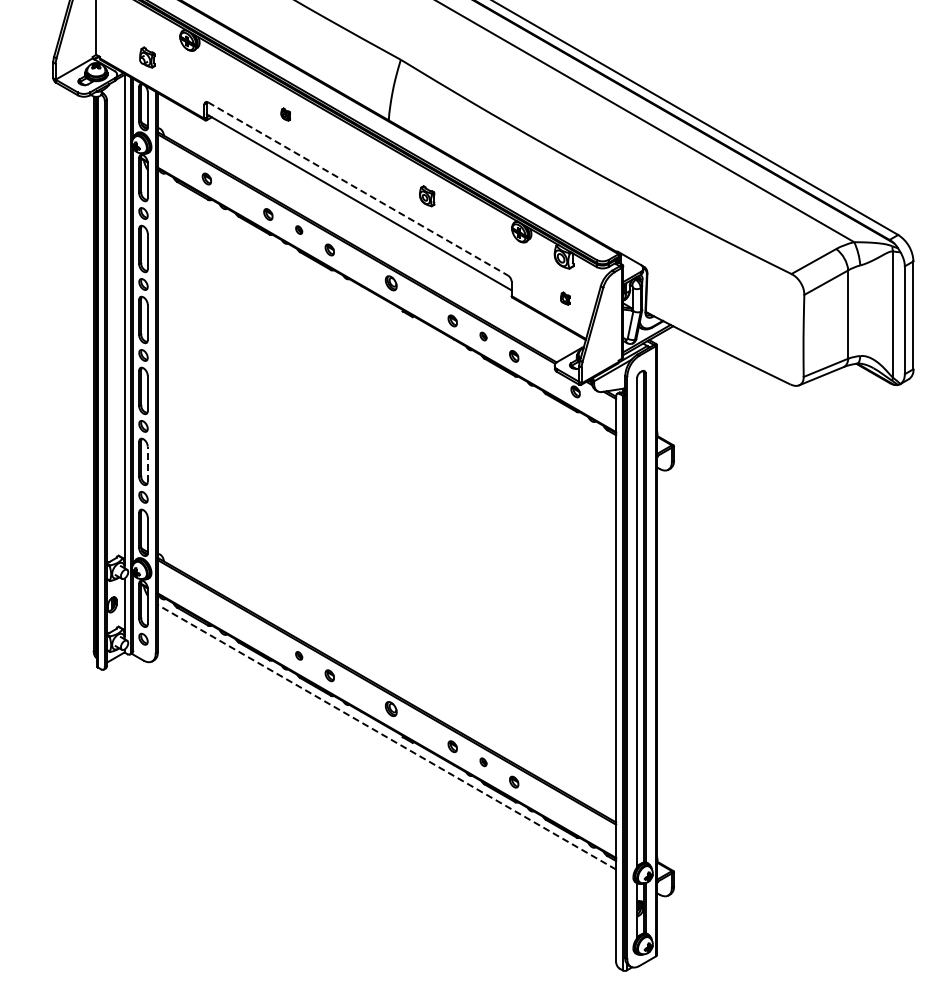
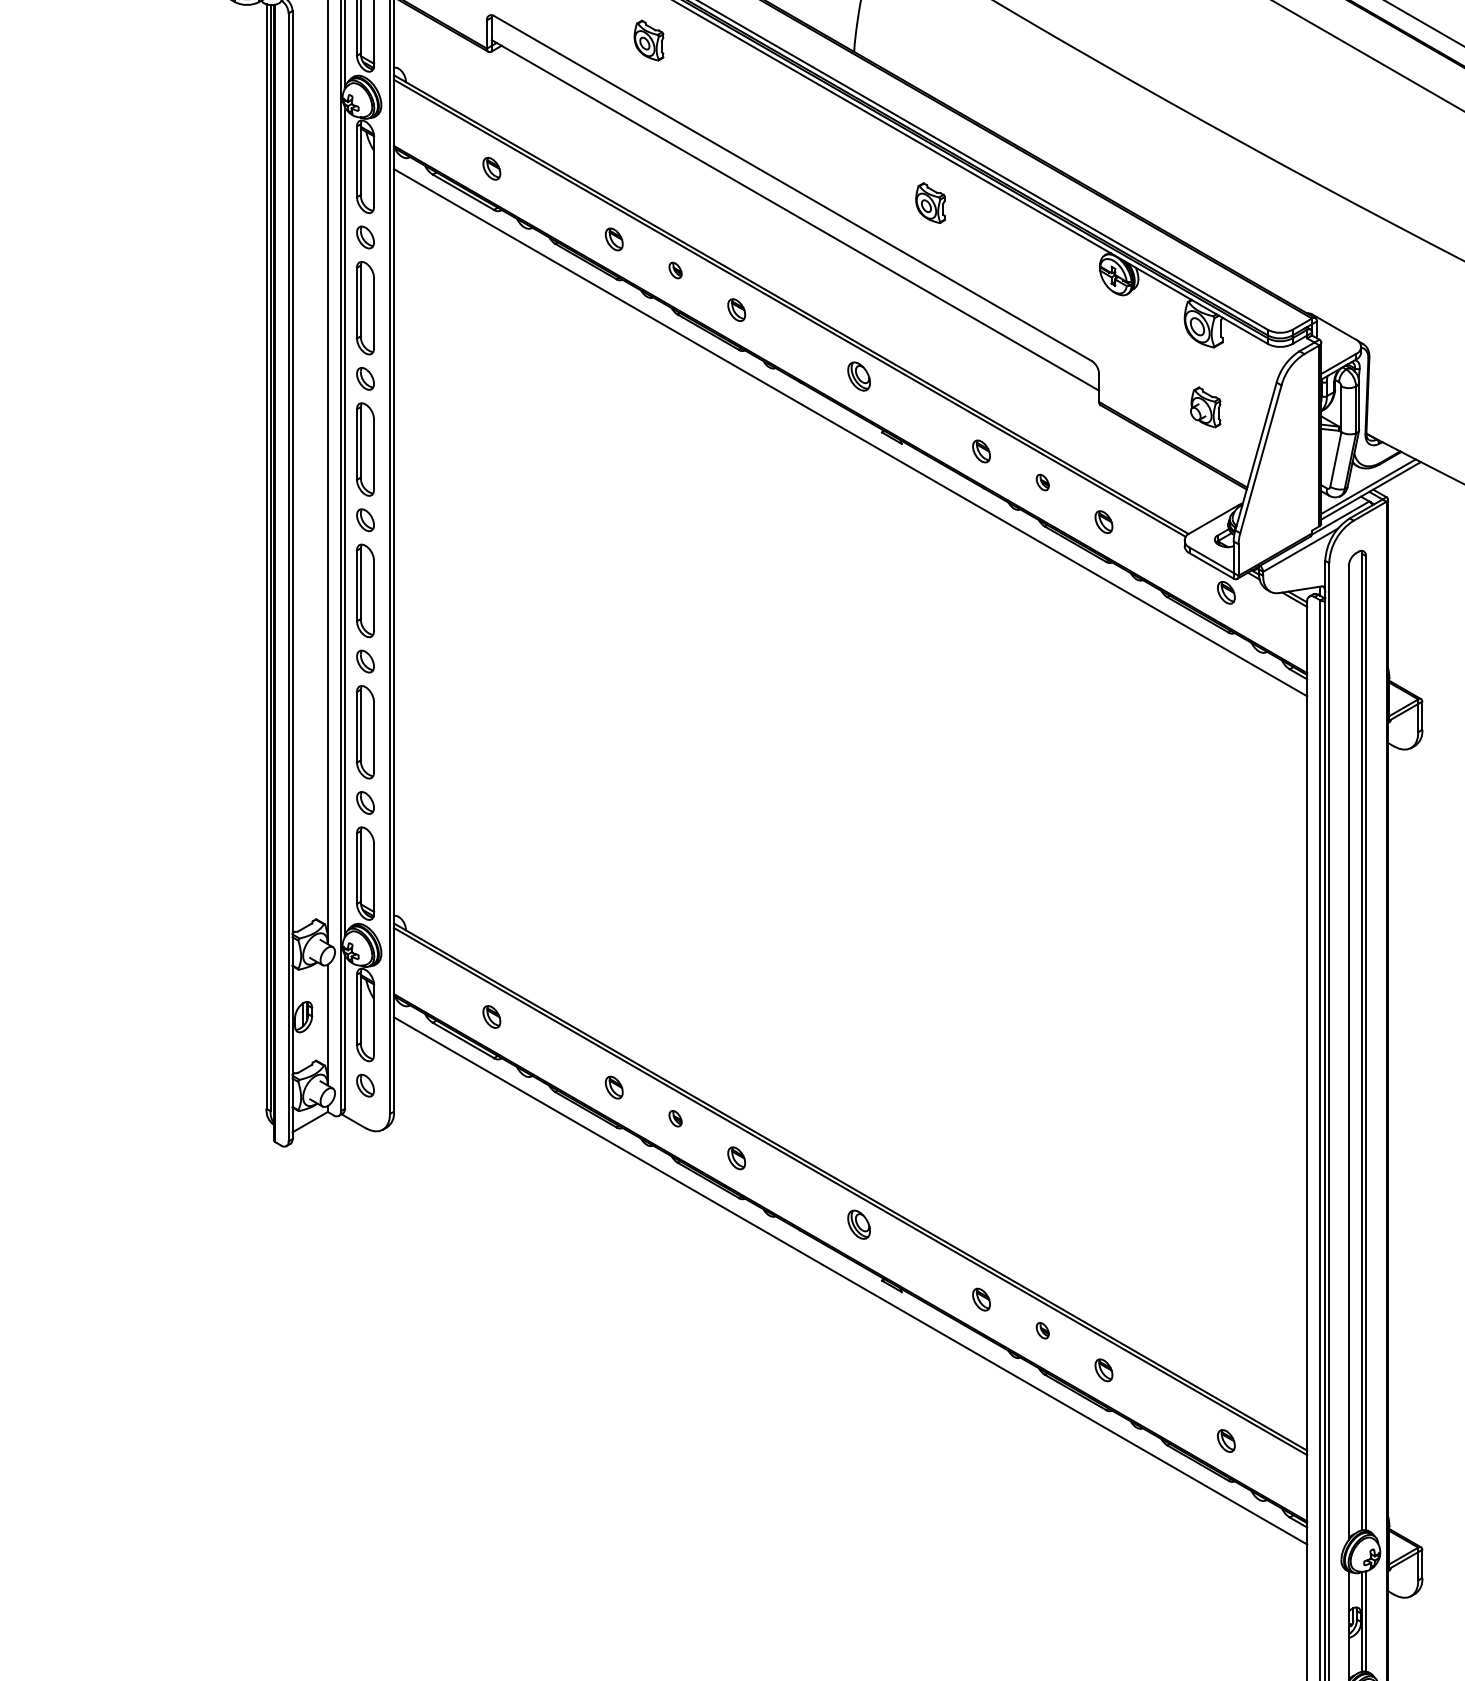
part: (285, 114) -> (648, 40), size x1.67
line: (358, 189) -> (793, 189), dashed -> solid
part: (565, 298) -> (1206, 406), size x1.67
line: (386, 311) -> (849, 432), added
line: (147, 464) -> (373, 737), dashed -> solid
part: (206, 604) -> (491, 1016), added
part: (268, 639) -> (614, 1086), added
line: (386, 737) -> (849, 1281), dashed -> solid
part: (575, 817) -> (1226, 1440), added

